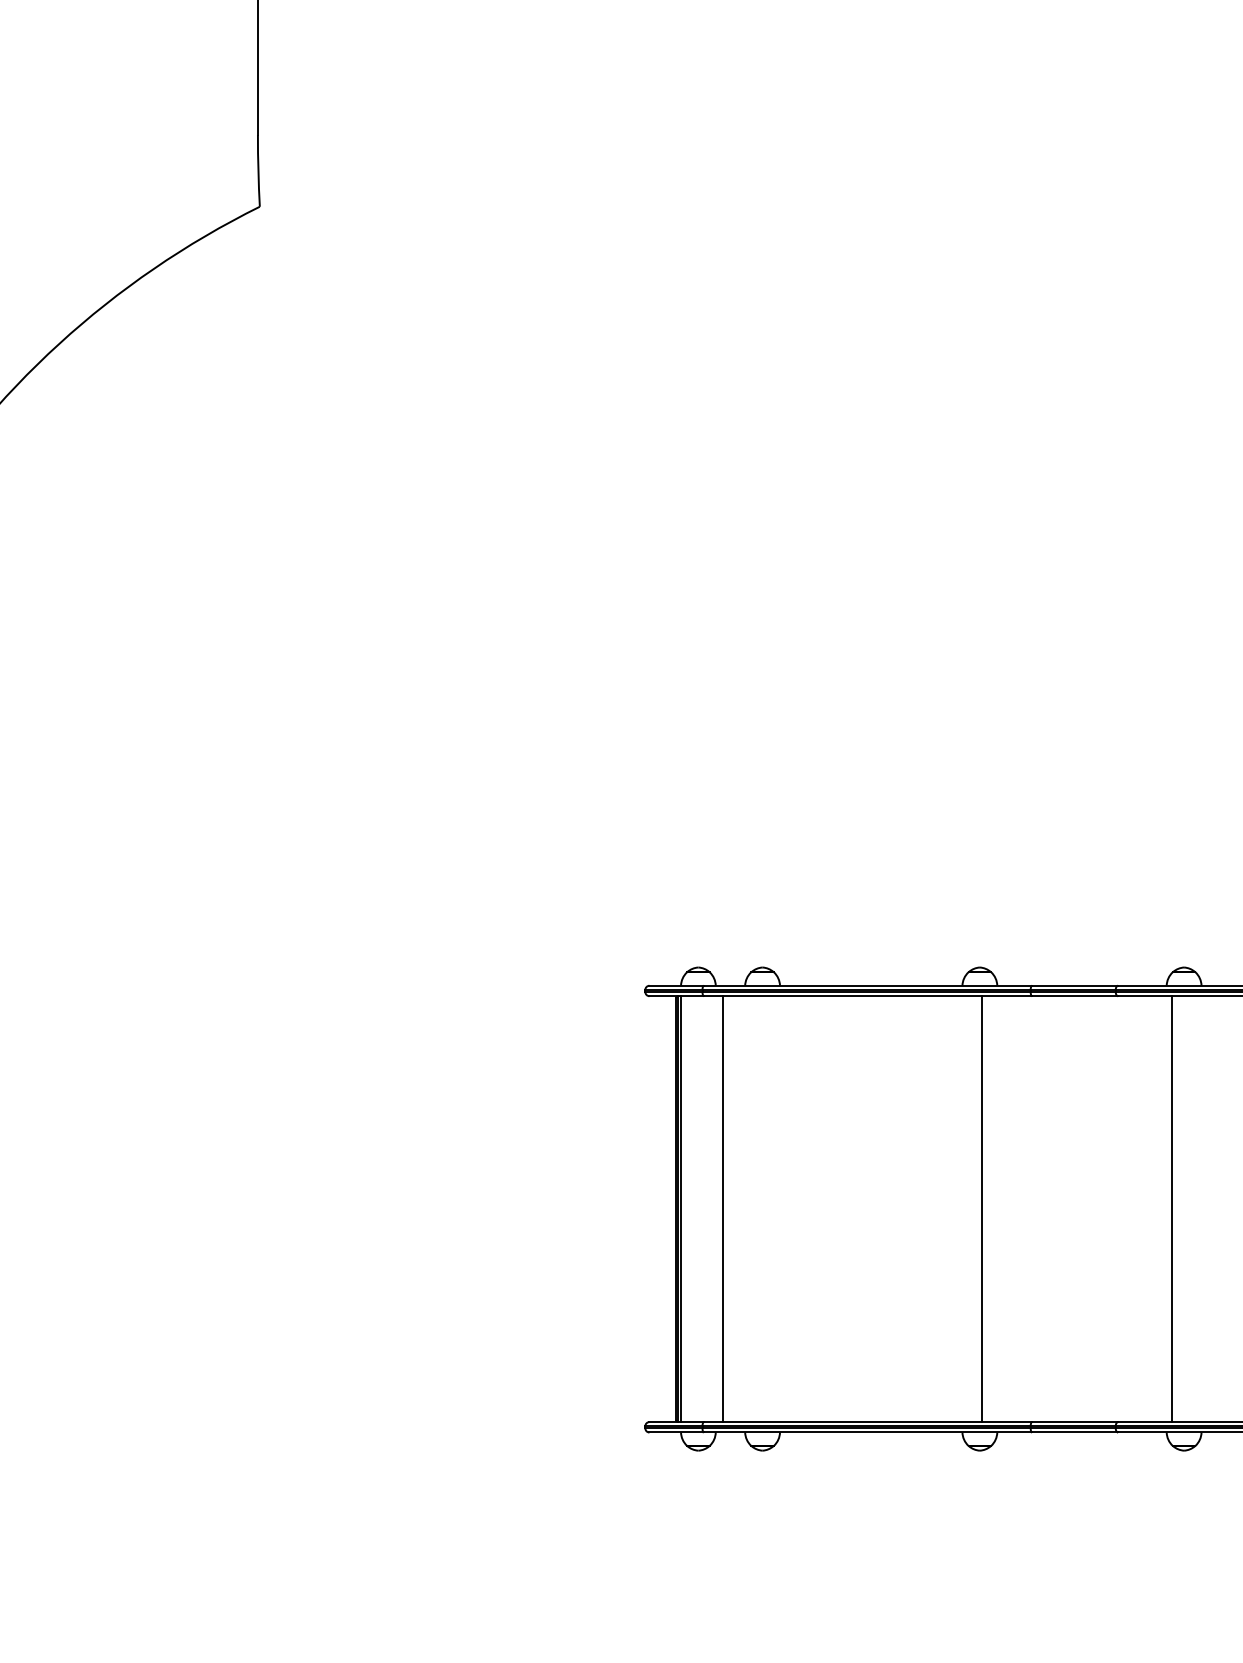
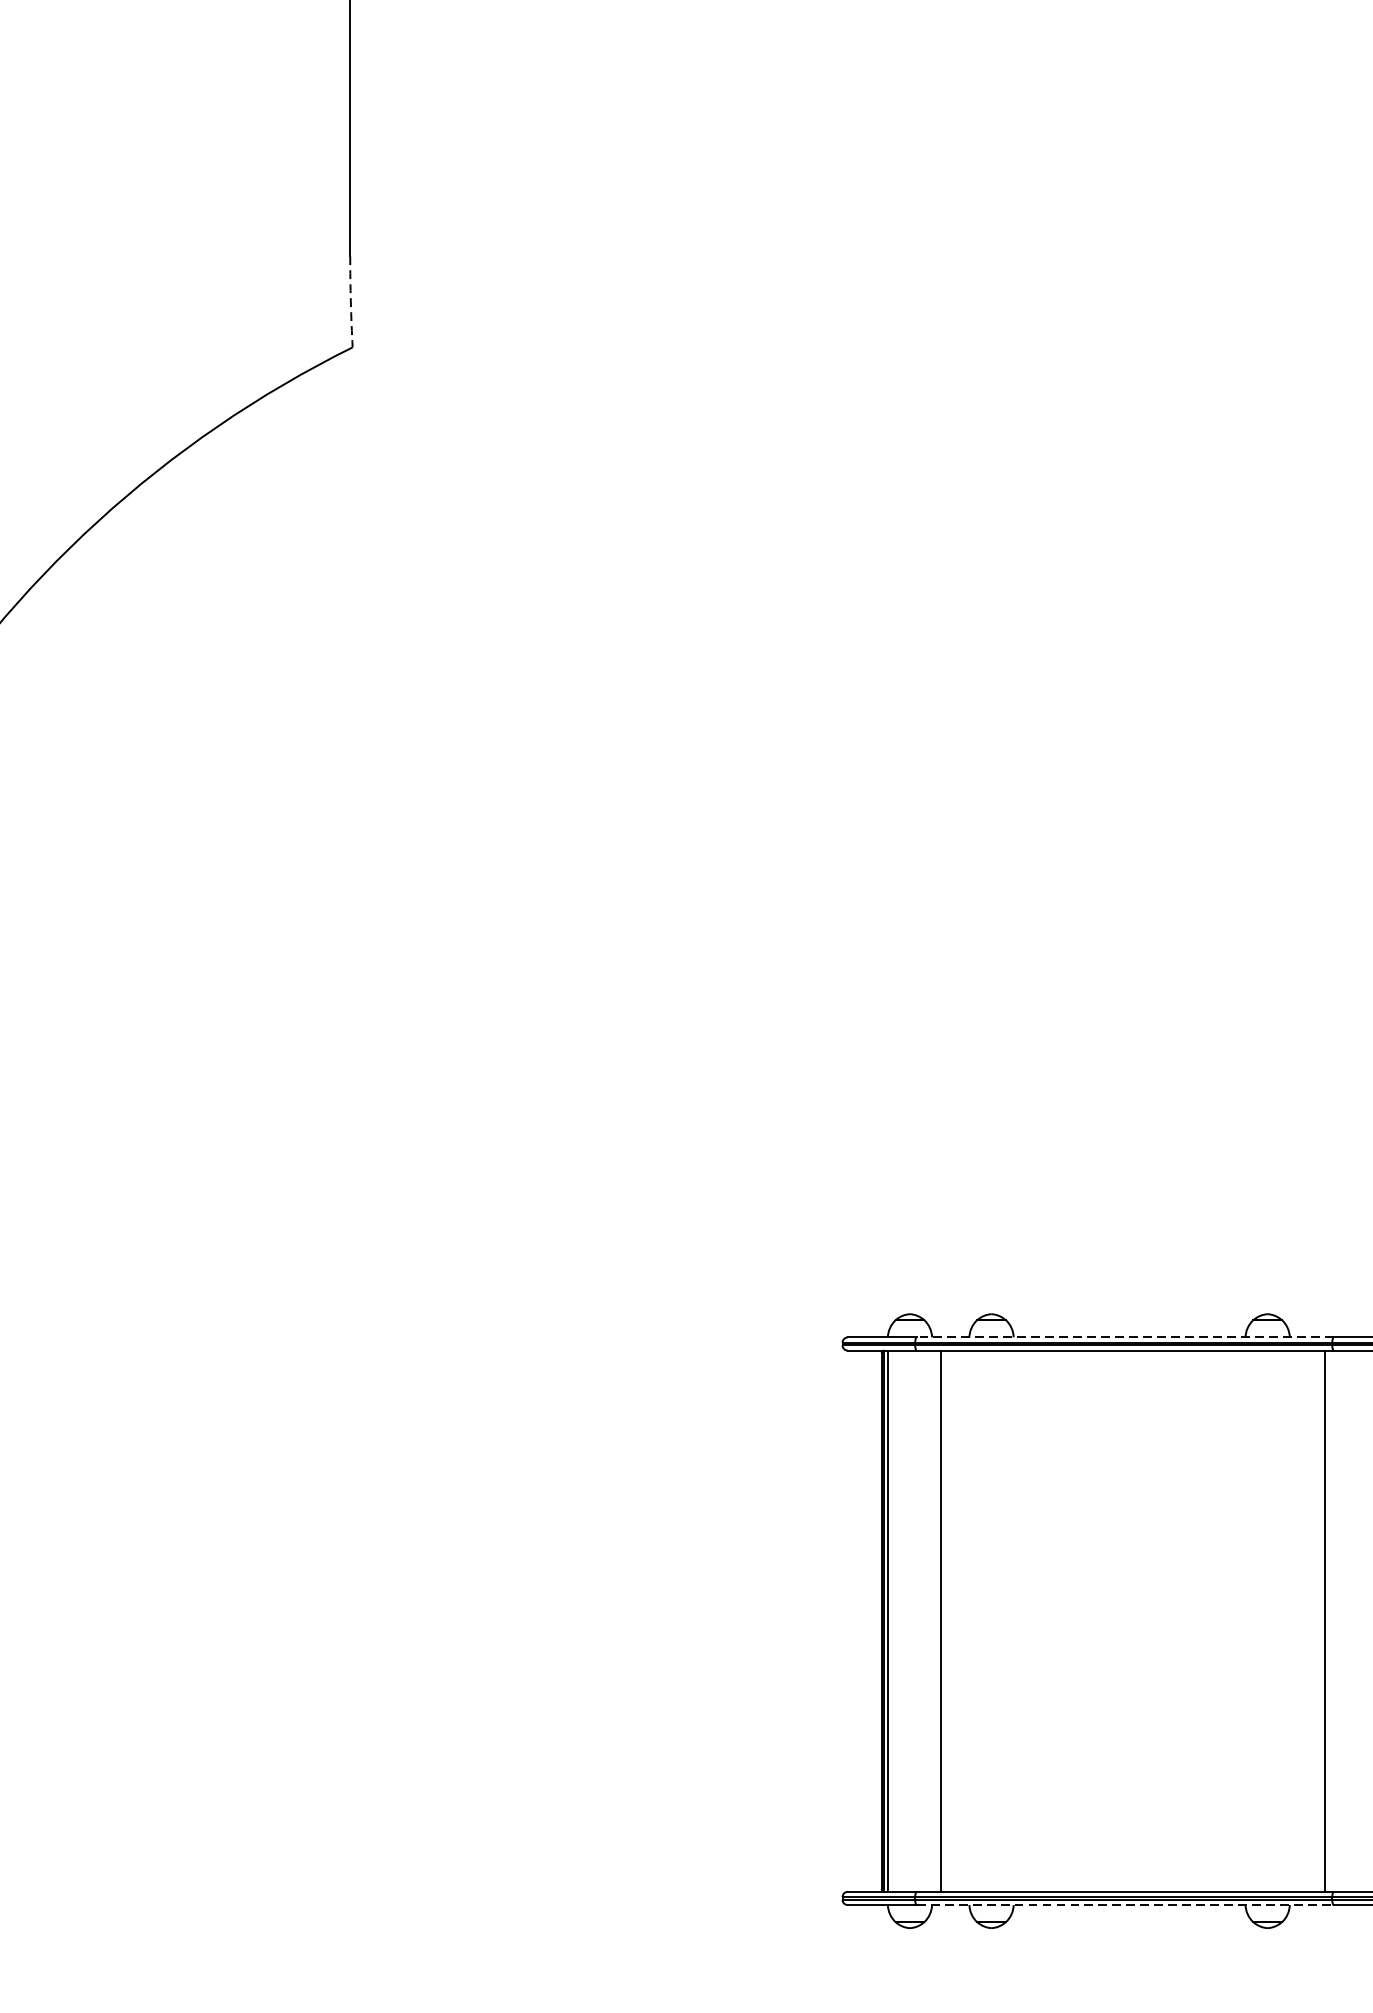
arc: (258, 170) -> (350, 301), solid -> dashed
line: (867, 985) -> (1124, 1337), solid -> dashed
line: (982, 1209) -> (1325, 1621), moved
line: (868, 1432) -> (1126, 1905), solid -> dashed

